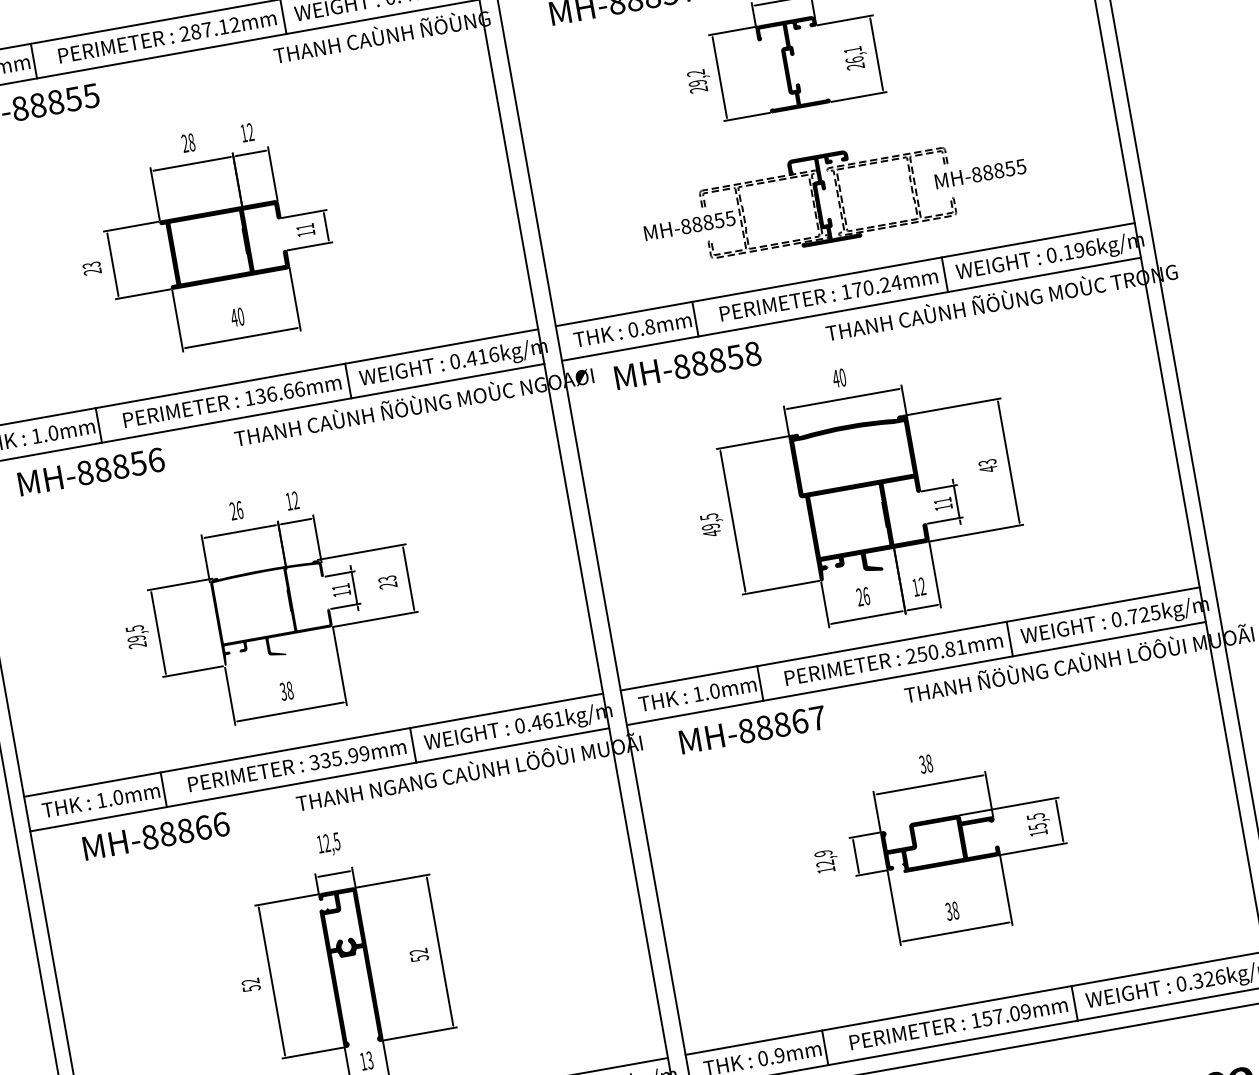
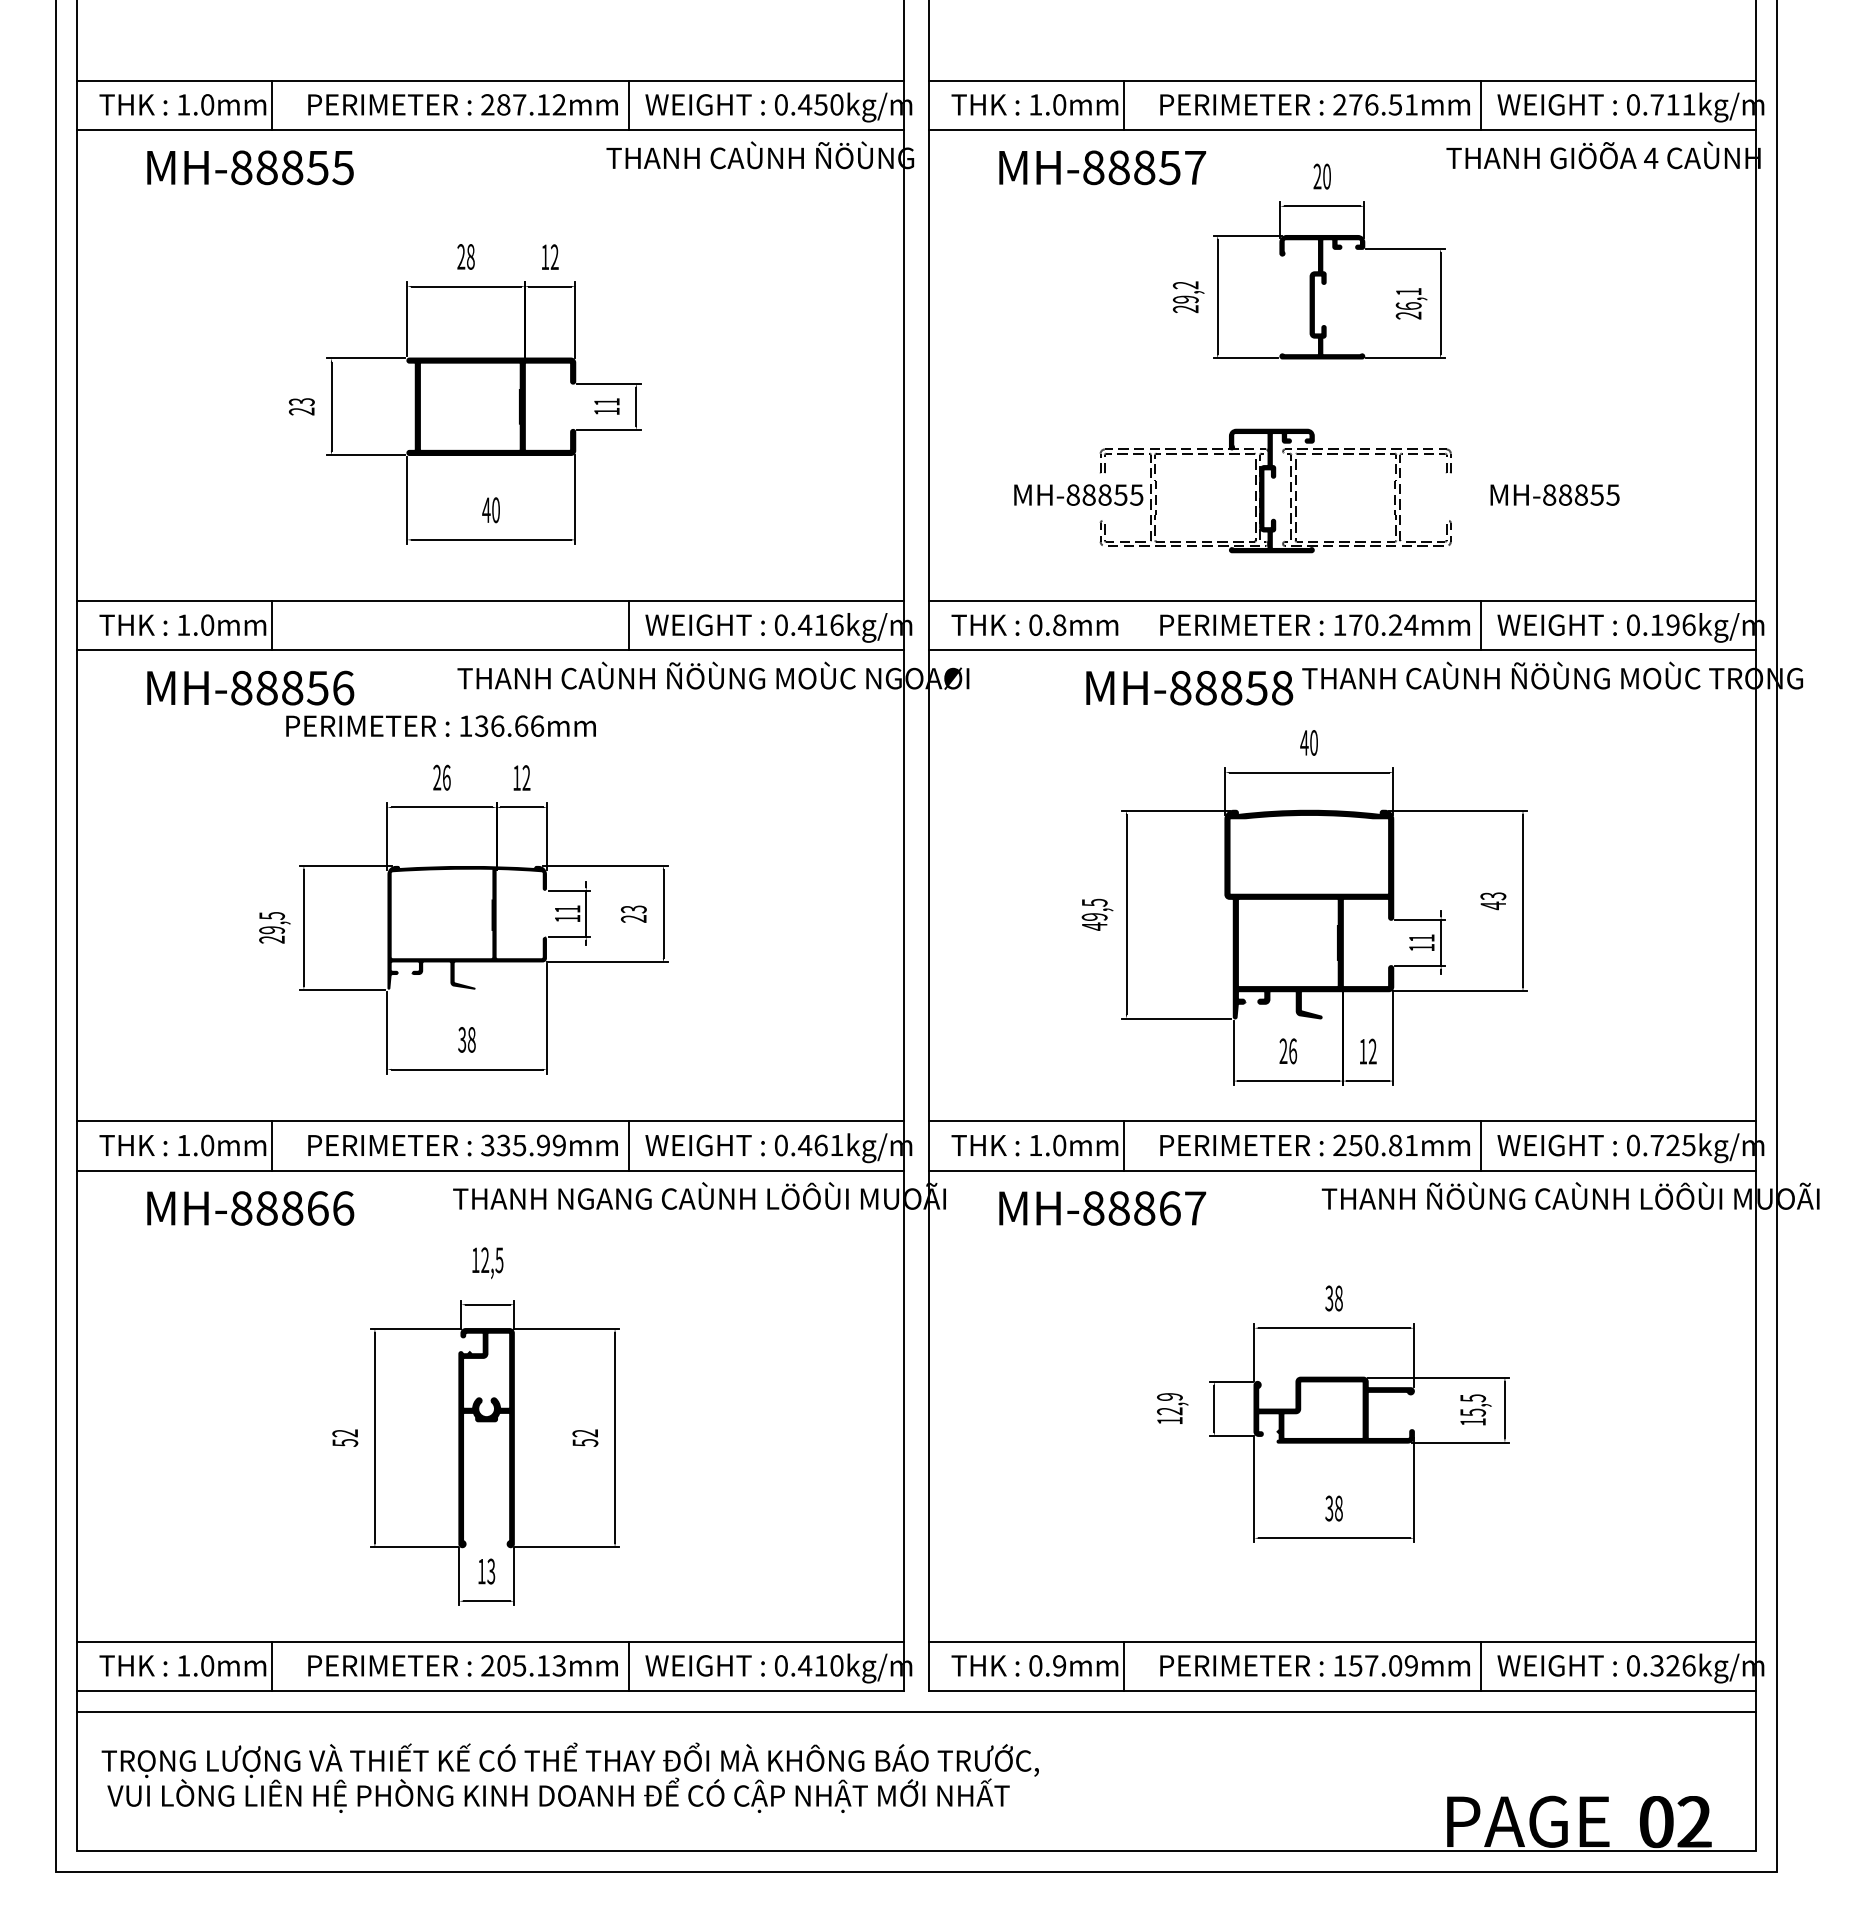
part: (813, 201) -> (1255, 491), moved
line: (695, 319) -> (1124, 625), removed
text: (687, 365) -> (1189, 687), moved
text: (231, 400) -> (440, 725), moved

